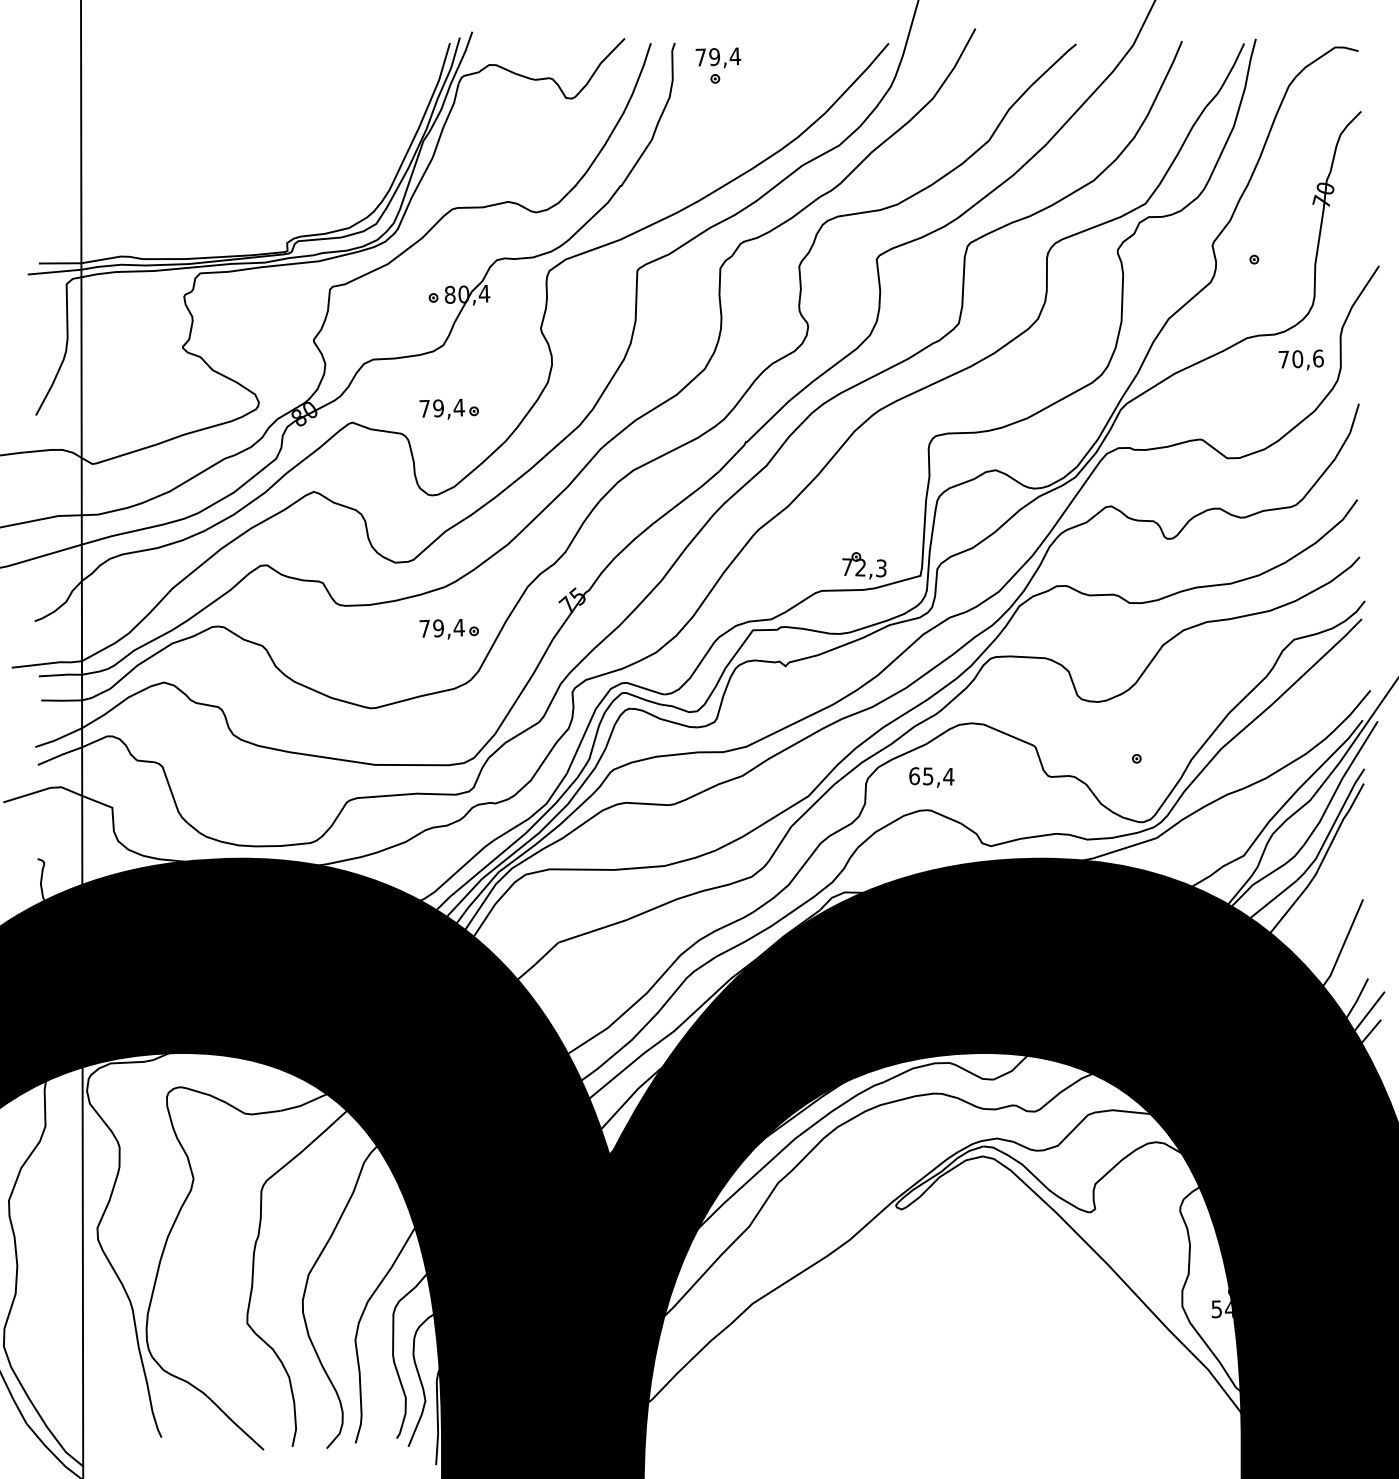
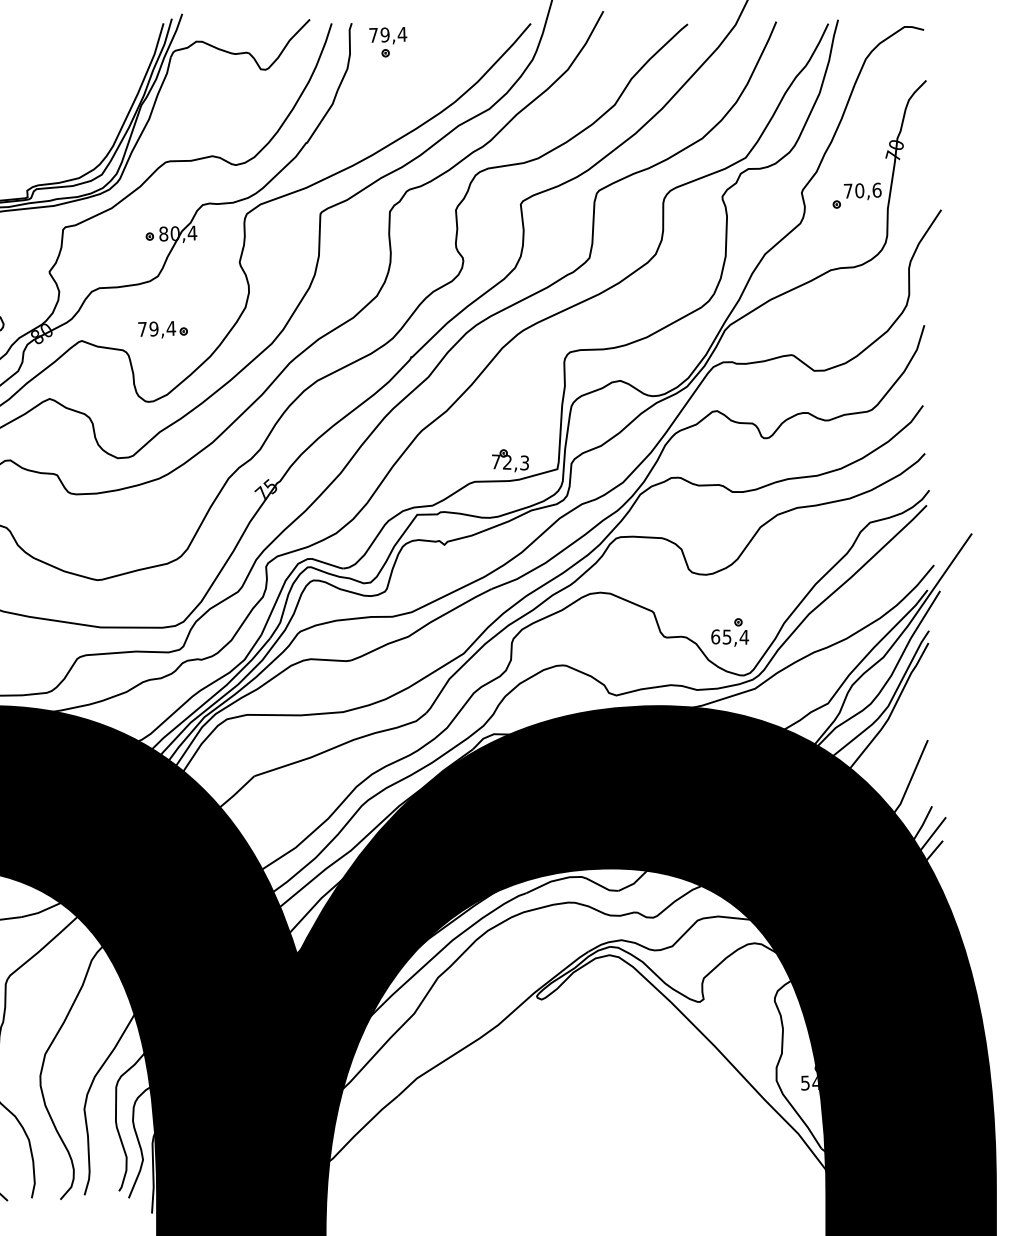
text: (1300, 359) -> (862, 191), moved
part: (448, 629) -> (162, 514), removed
text: (931, 777) -> (729, 638), moved

